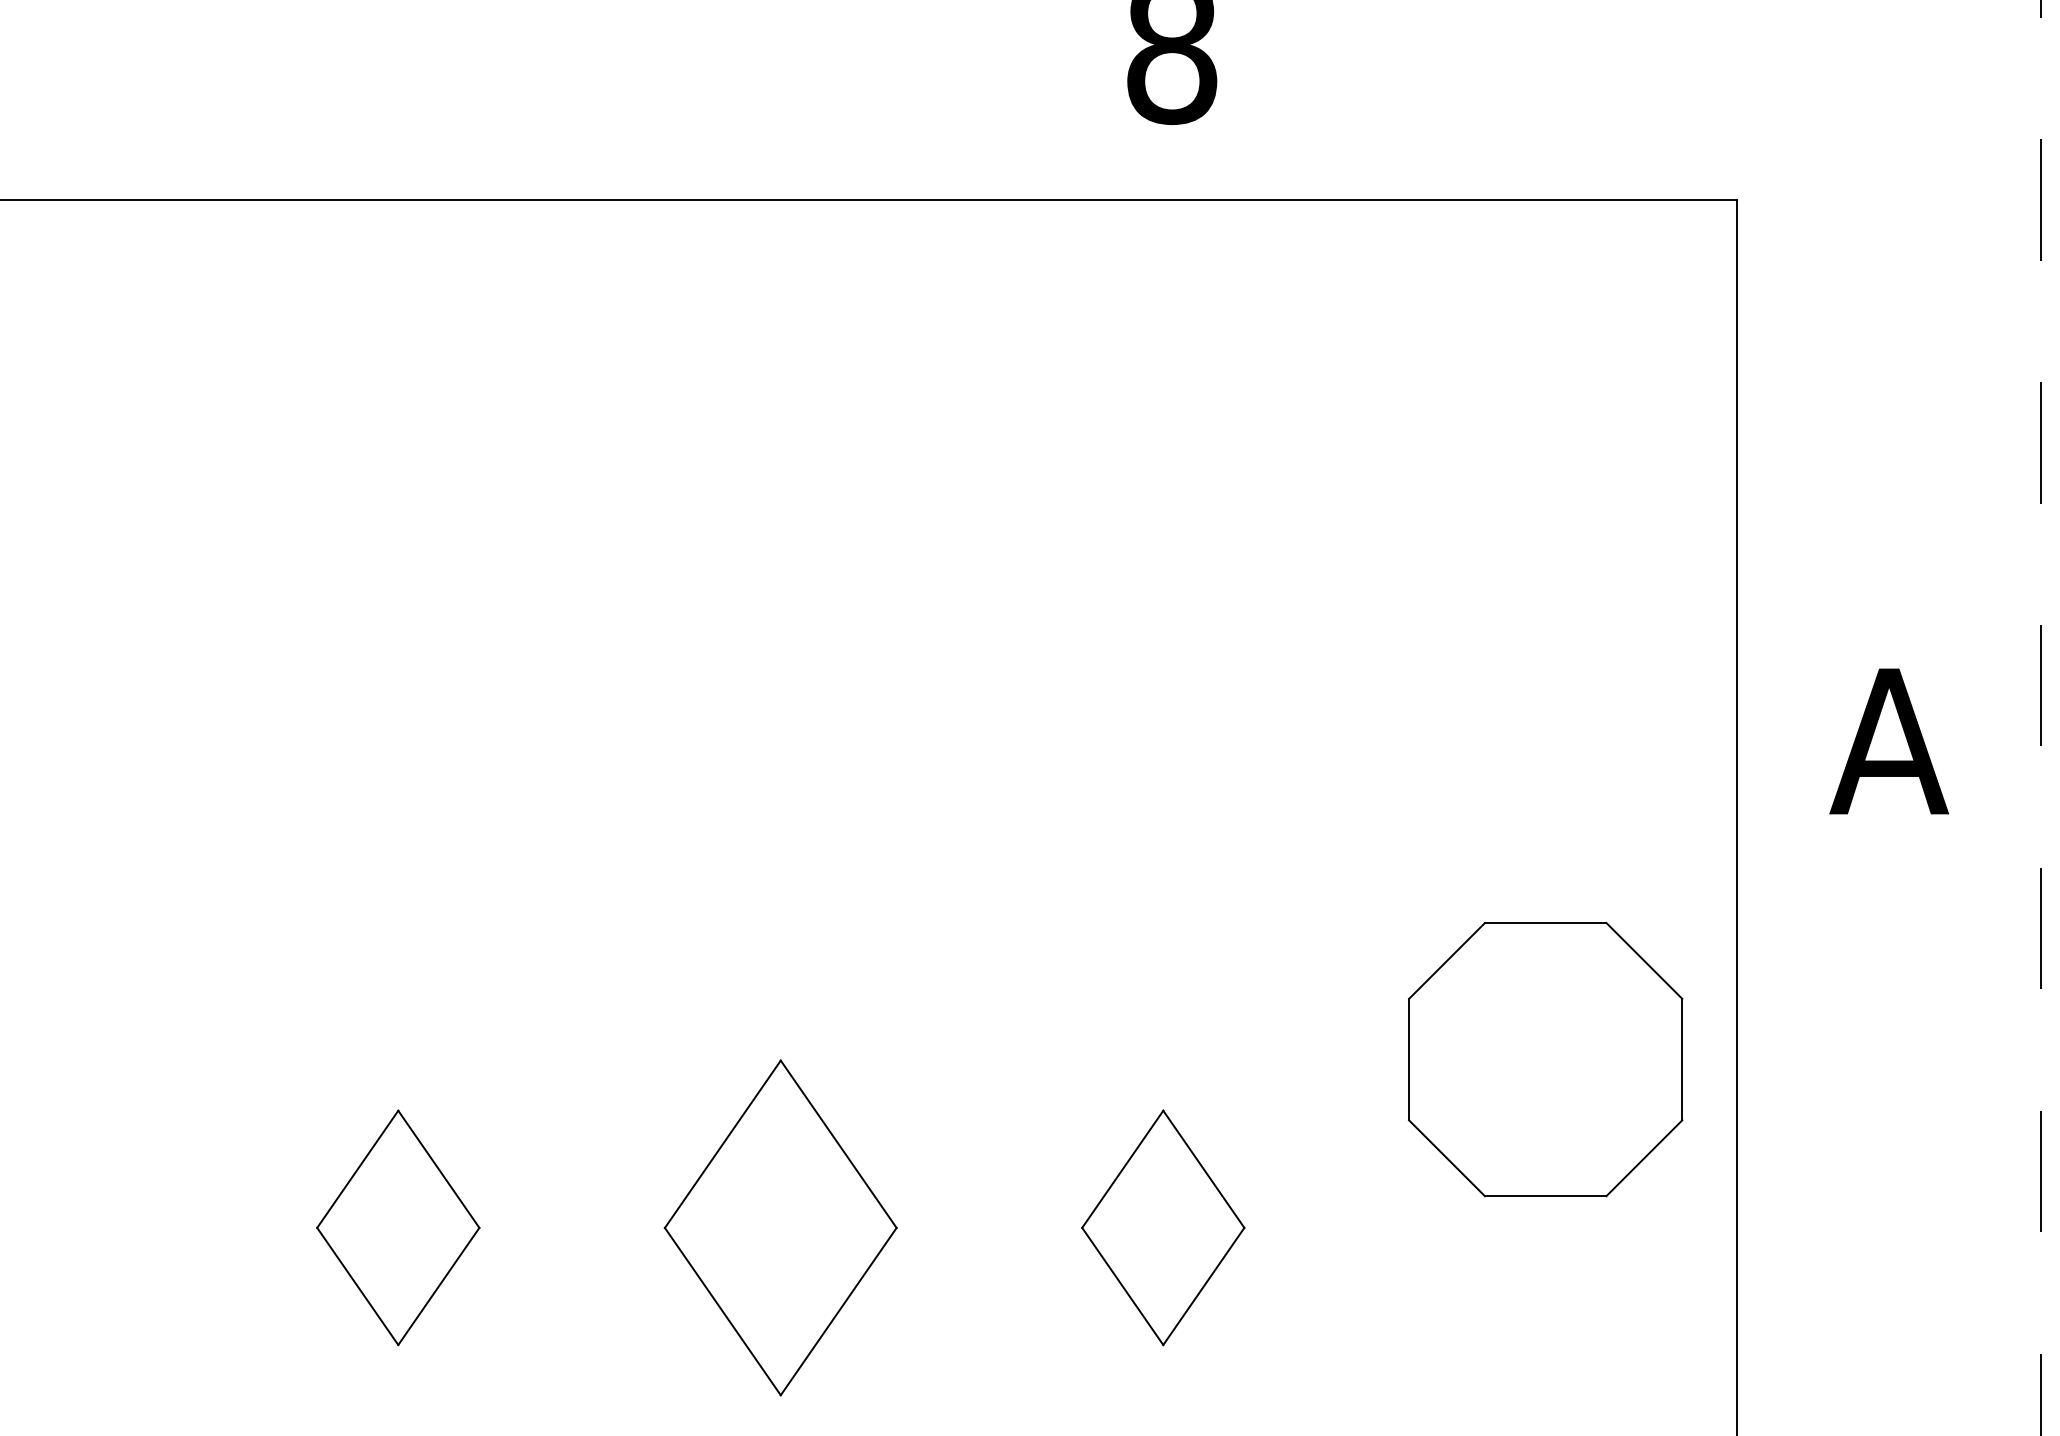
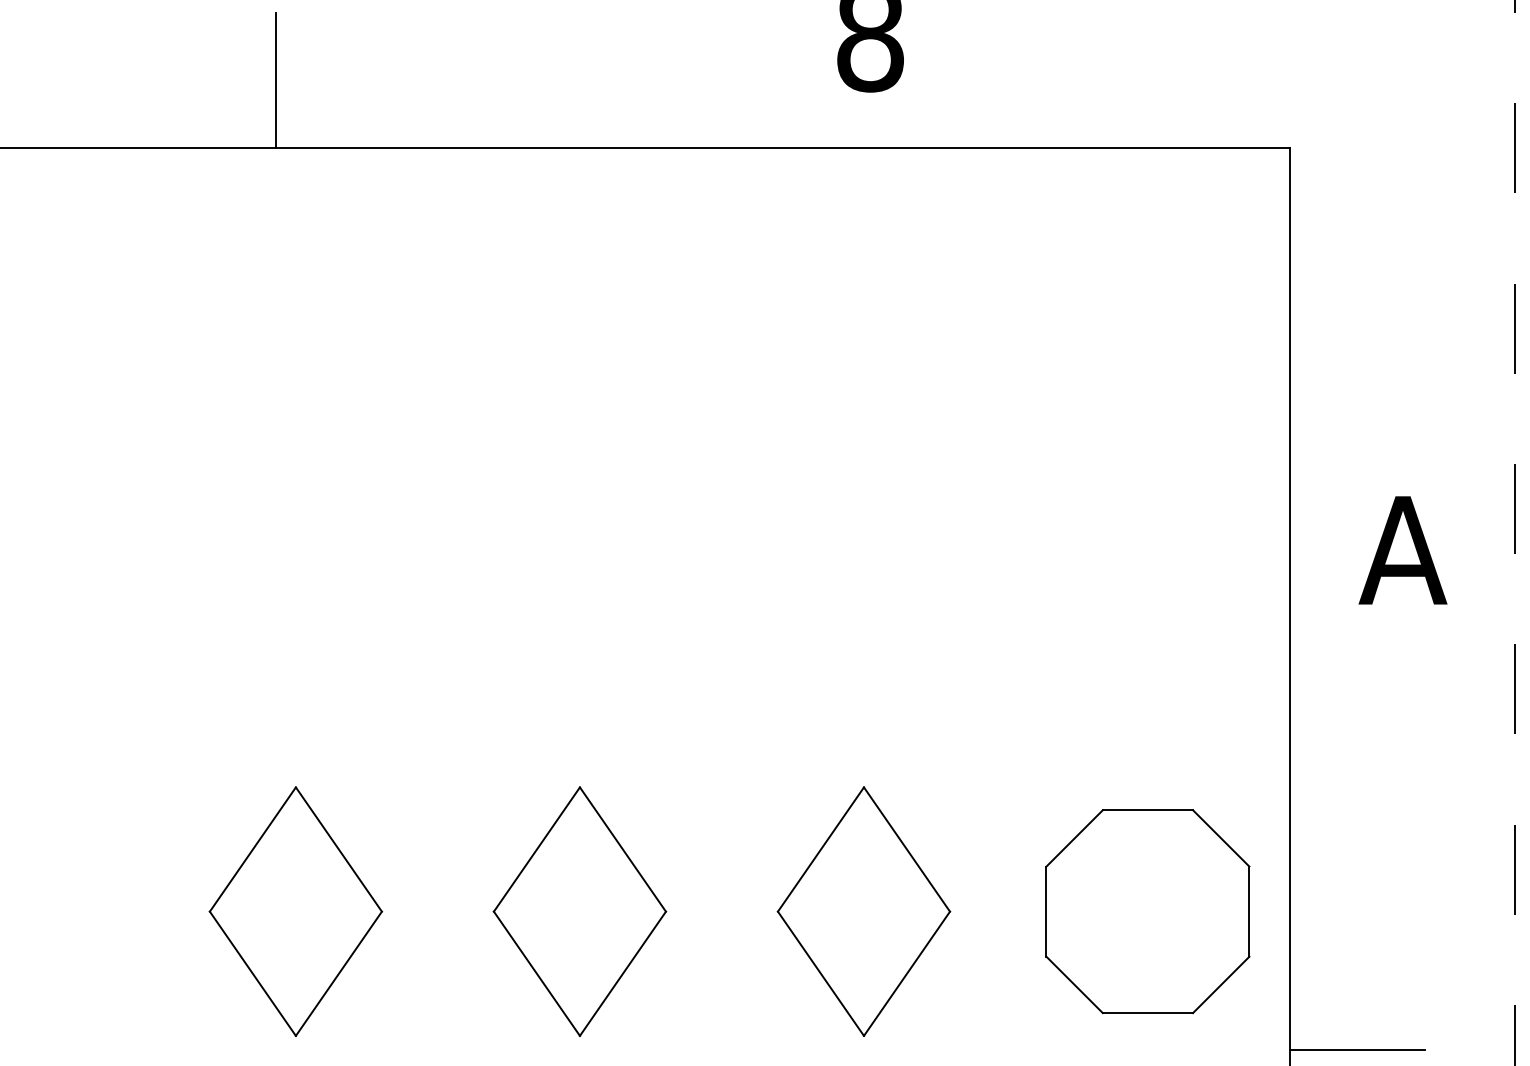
line: (370, 108) -> (275, 80), added
part: (1545, 1059) -> (1147, 911), moved
part: (397, 1227) -> (295, 911), size x1.43
part: (1162, 1227) -> (863, 911), size x1.43
line: (1827, 1414) -> (1357, 1050), added

